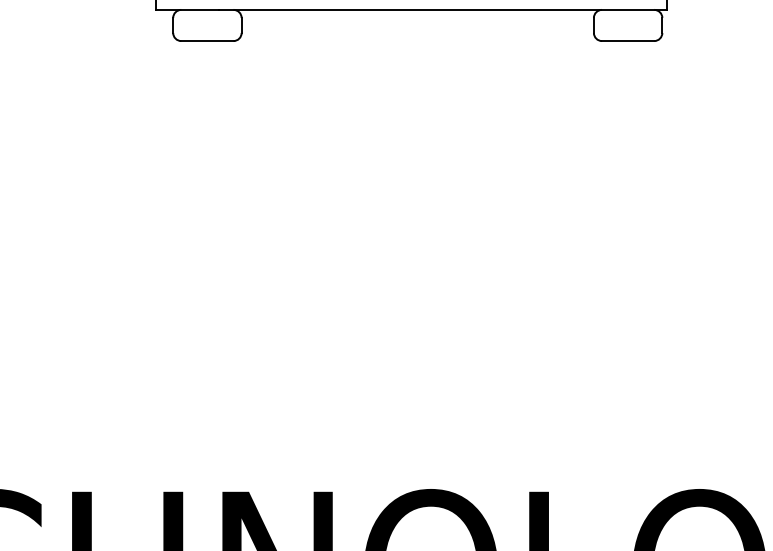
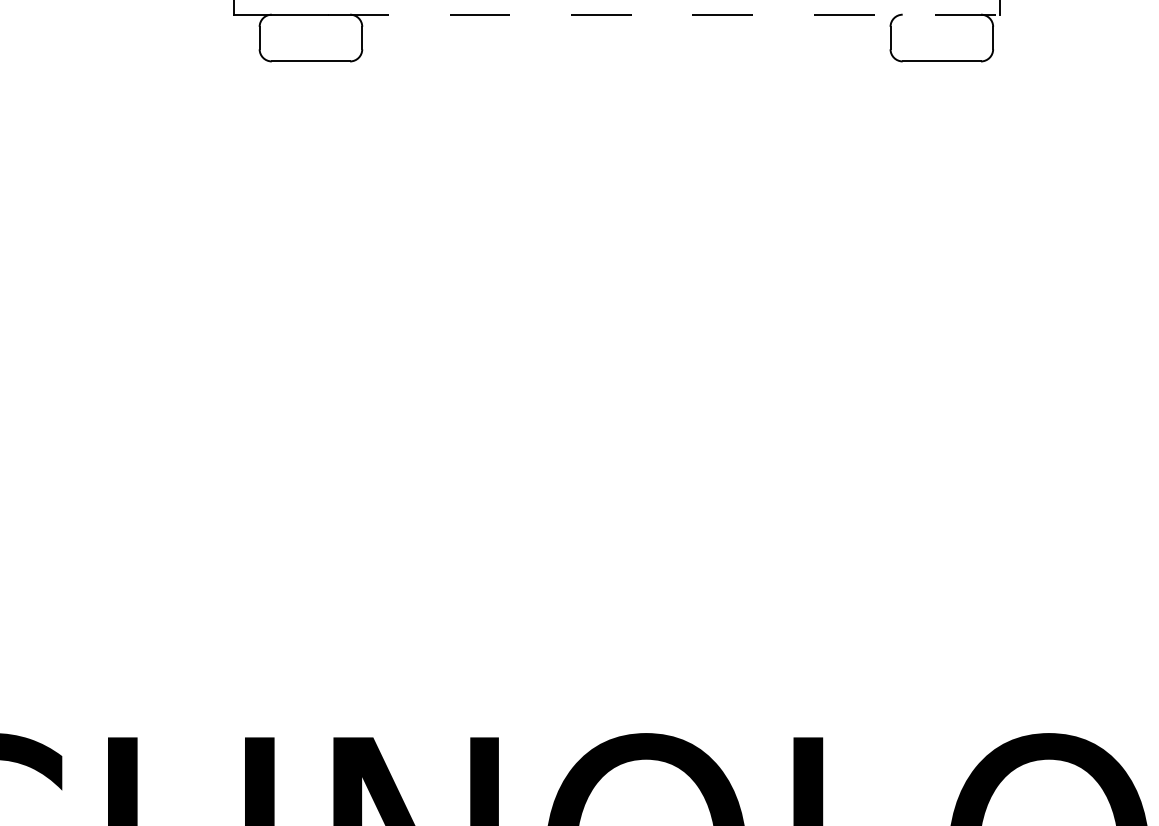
line: (442, 9) -> (663, 14), solid -> dashed

